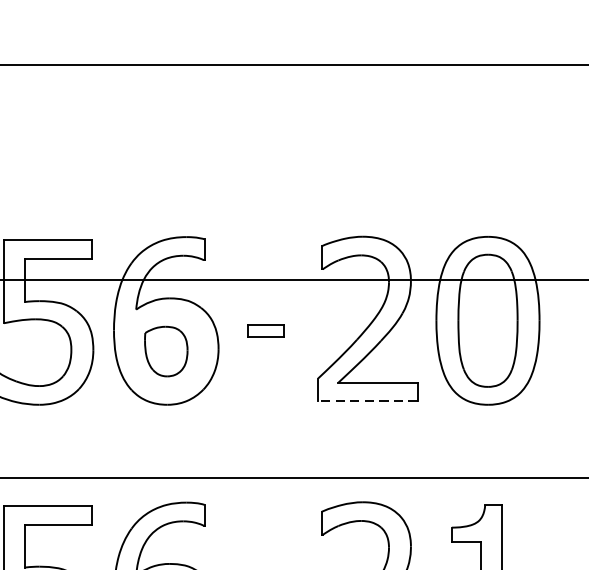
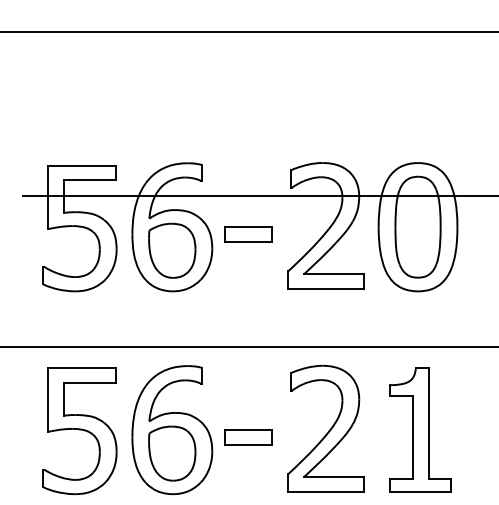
part: (266, 330) -> (248, 234), size x1.67
part: (166, 351) -> (172, 250), size x1.43
line: (368, 401) -> (326, 288), dashed -> solid

